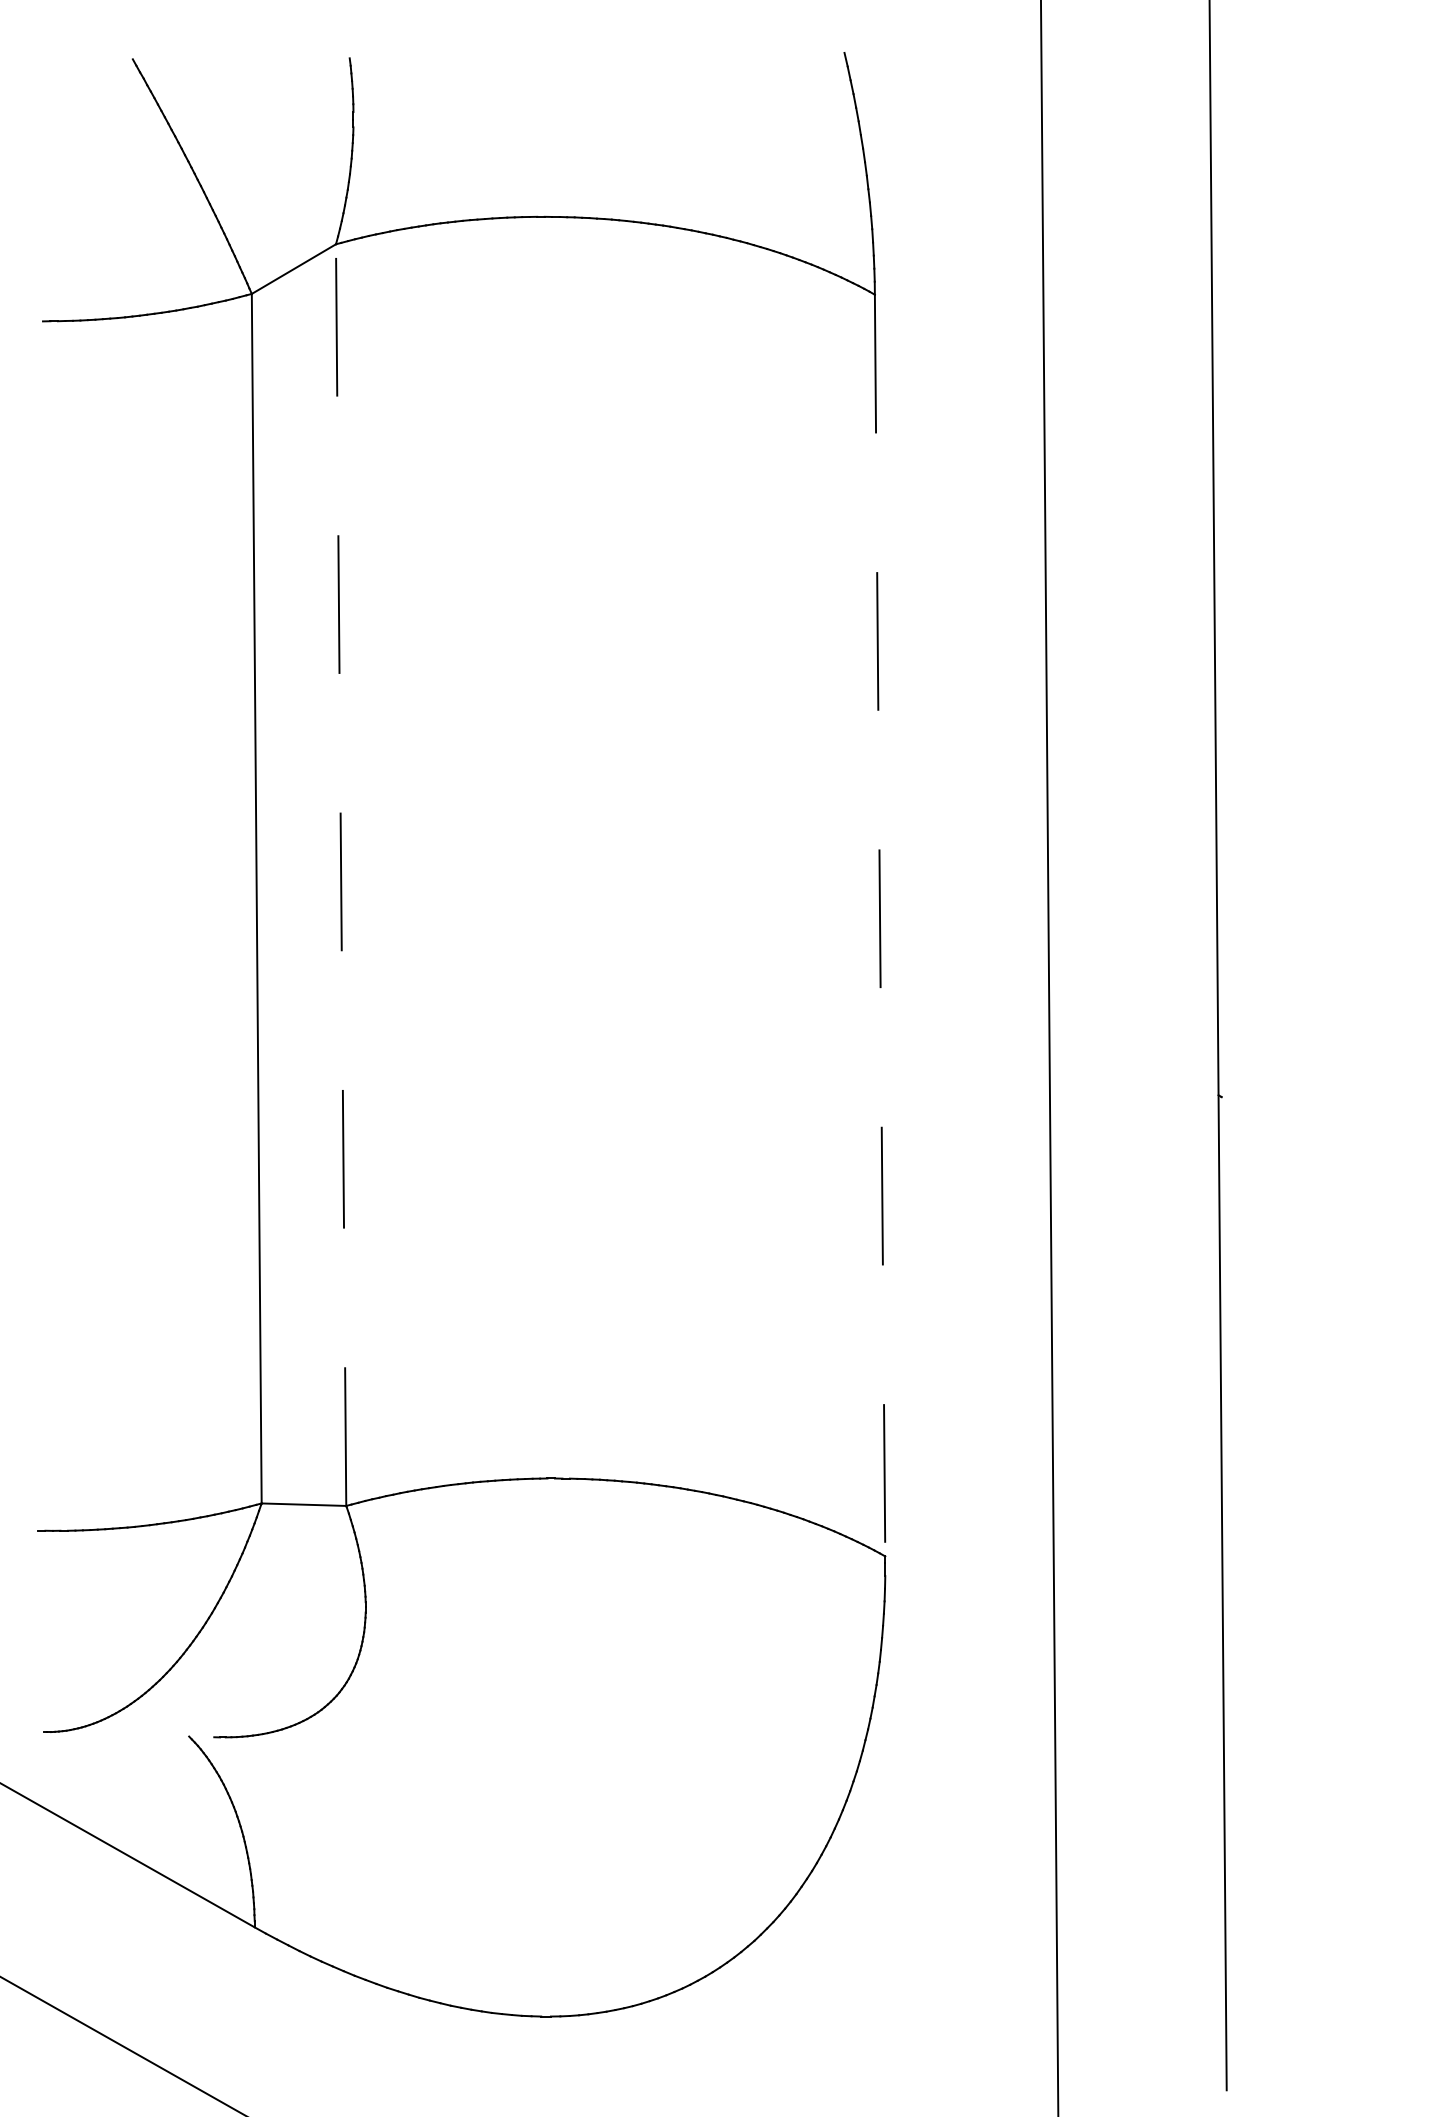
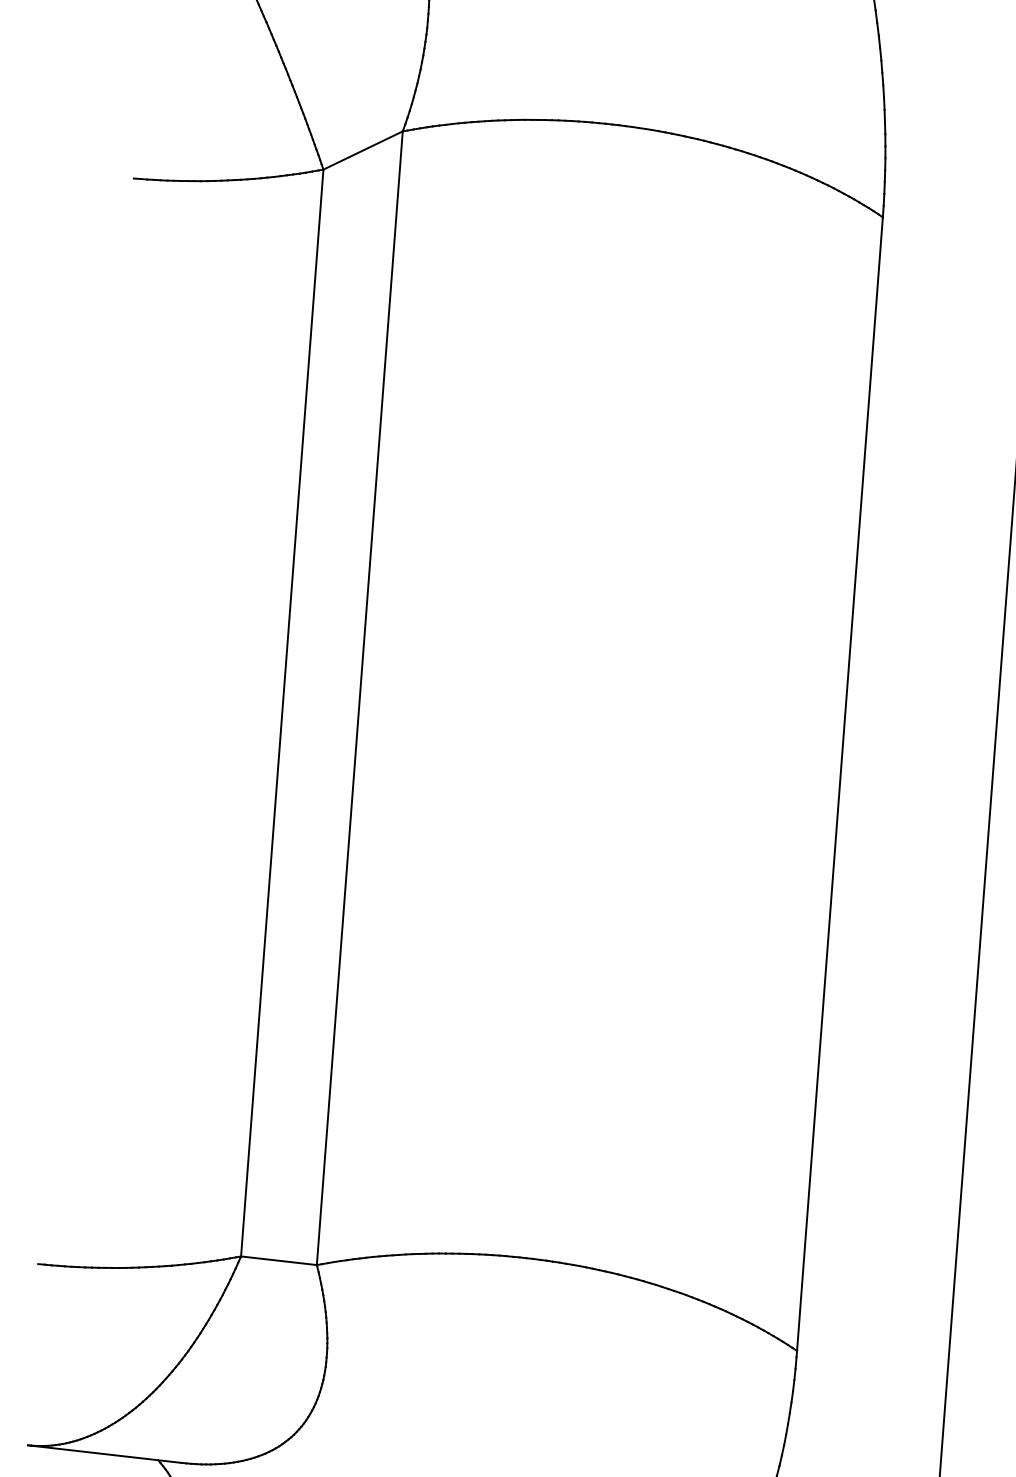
line: (341, 875) -> (360, 698), dashed -> solid
line: (880, 925) -> (840, 784), dashed -> solid
line: (128, 1734) -> (104, 1453), added

